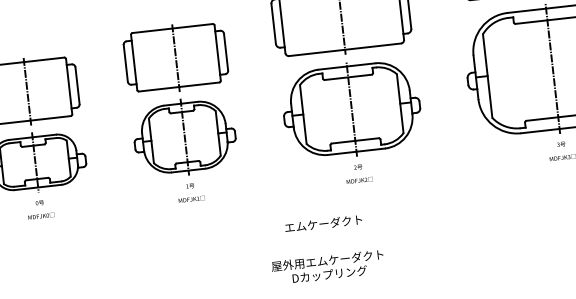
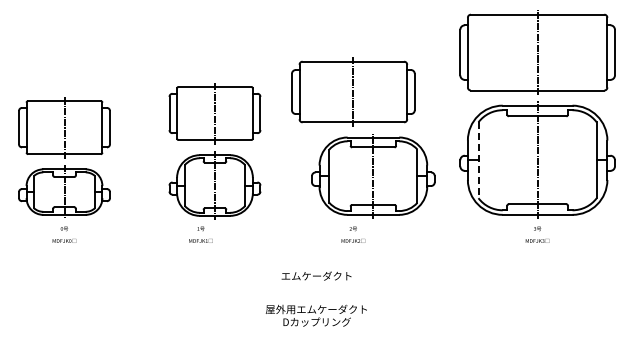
line: (487, 76) -> (478, 160), solid -> dashed
part: (180, 99) -> (214, 151), moved
part: (351, 109) -> (373, 176), moved

